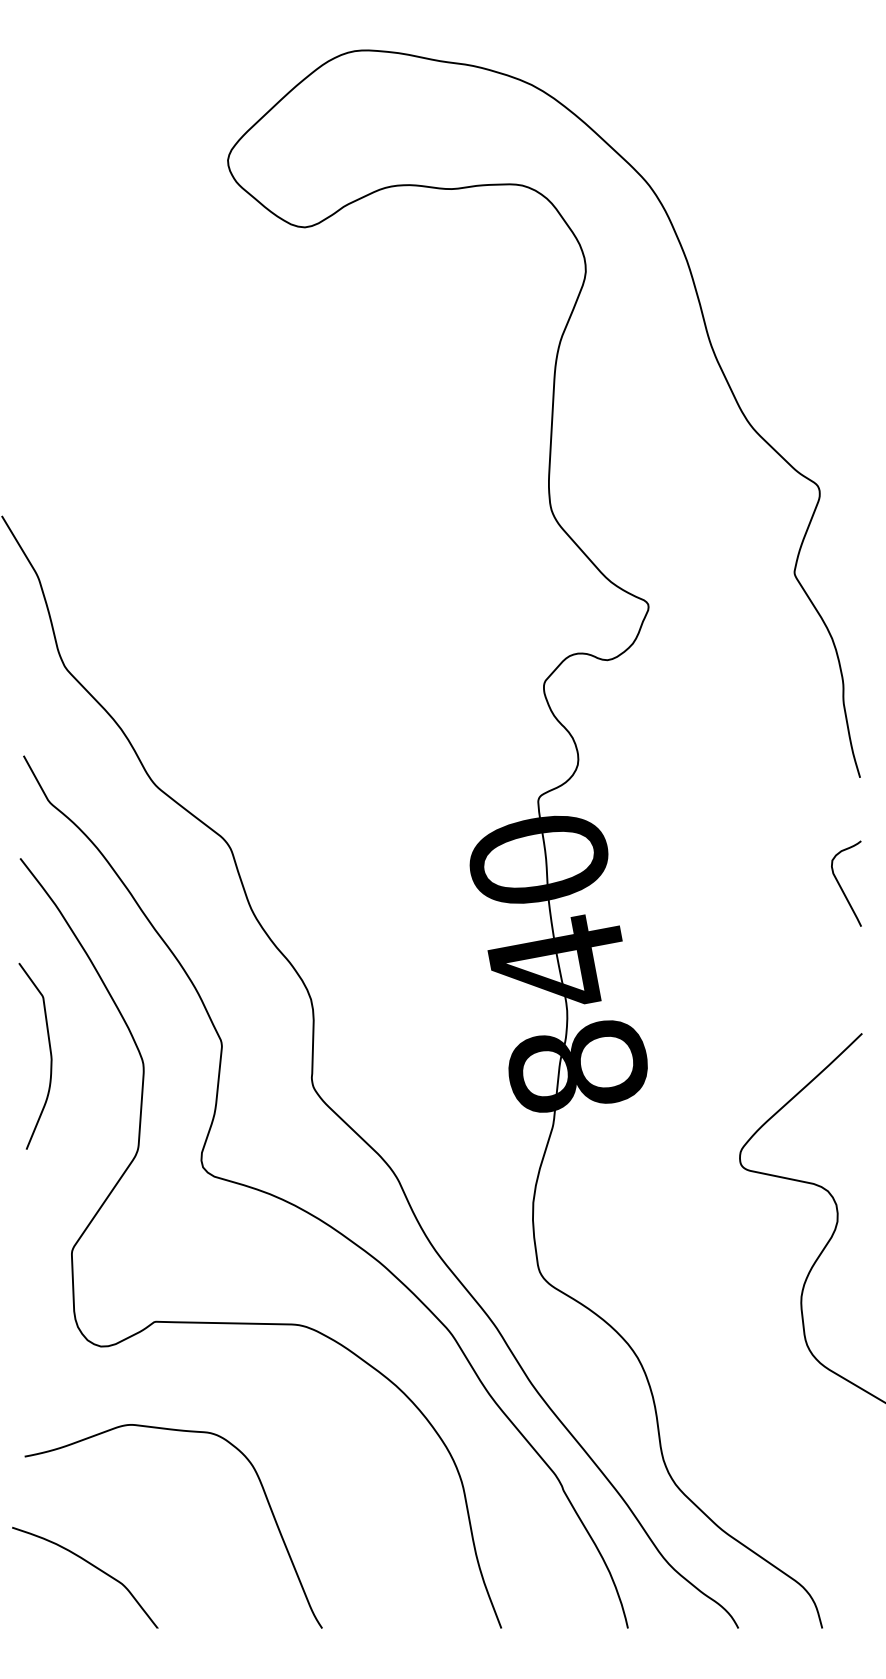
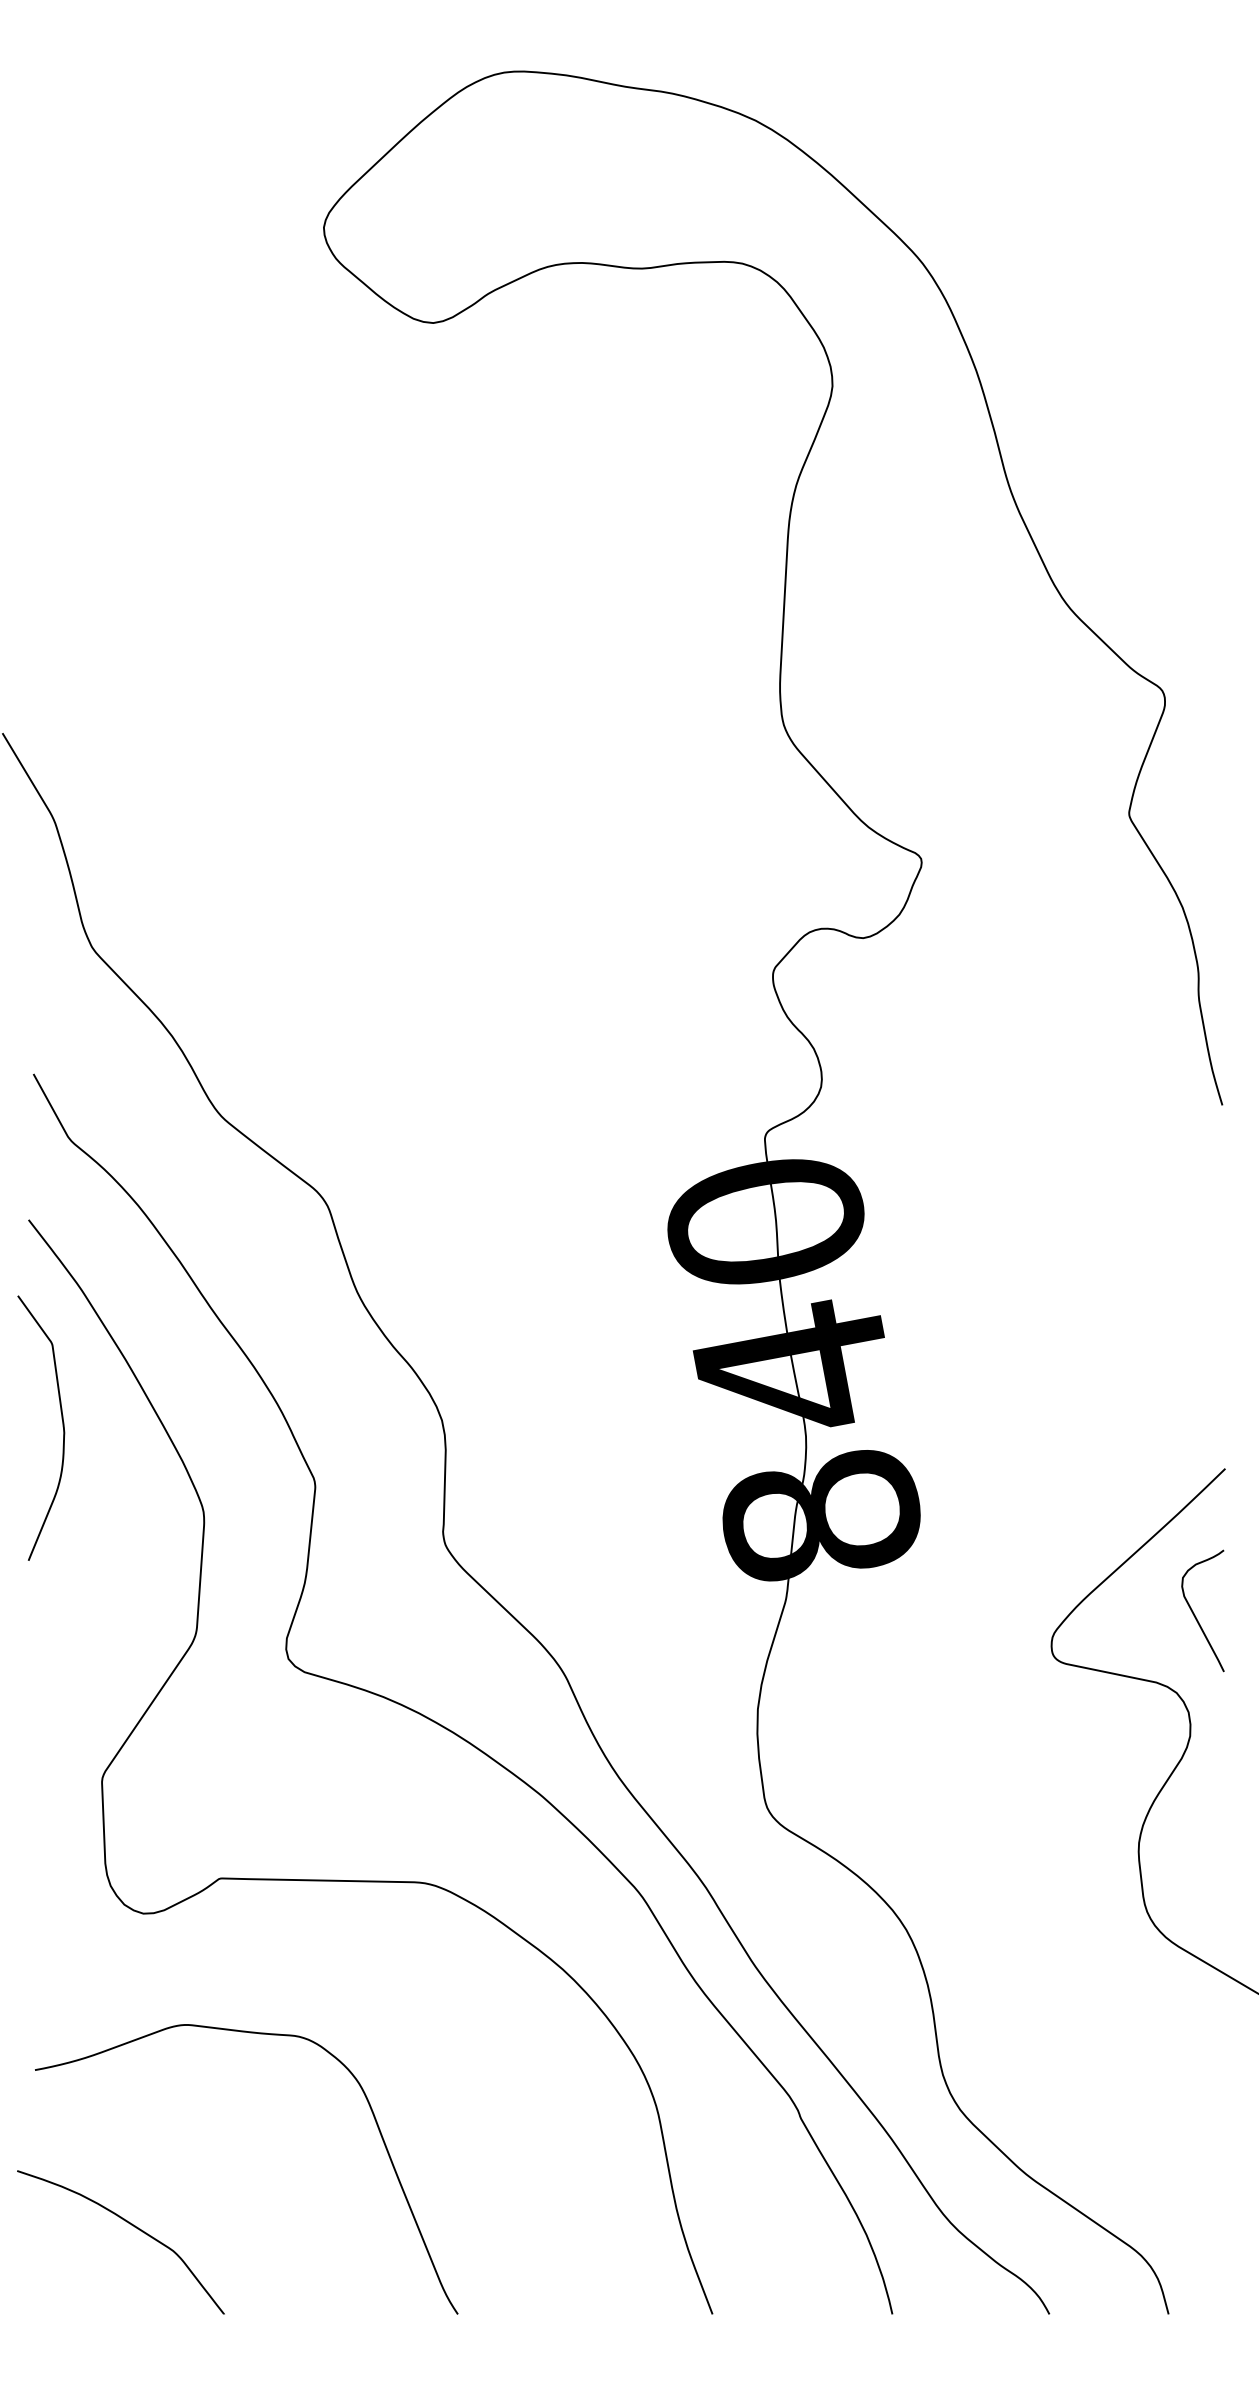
curve: (840, 885) -> (1194, 1613), moved
curve: (50, 1055) -> (62, 1426), moved

